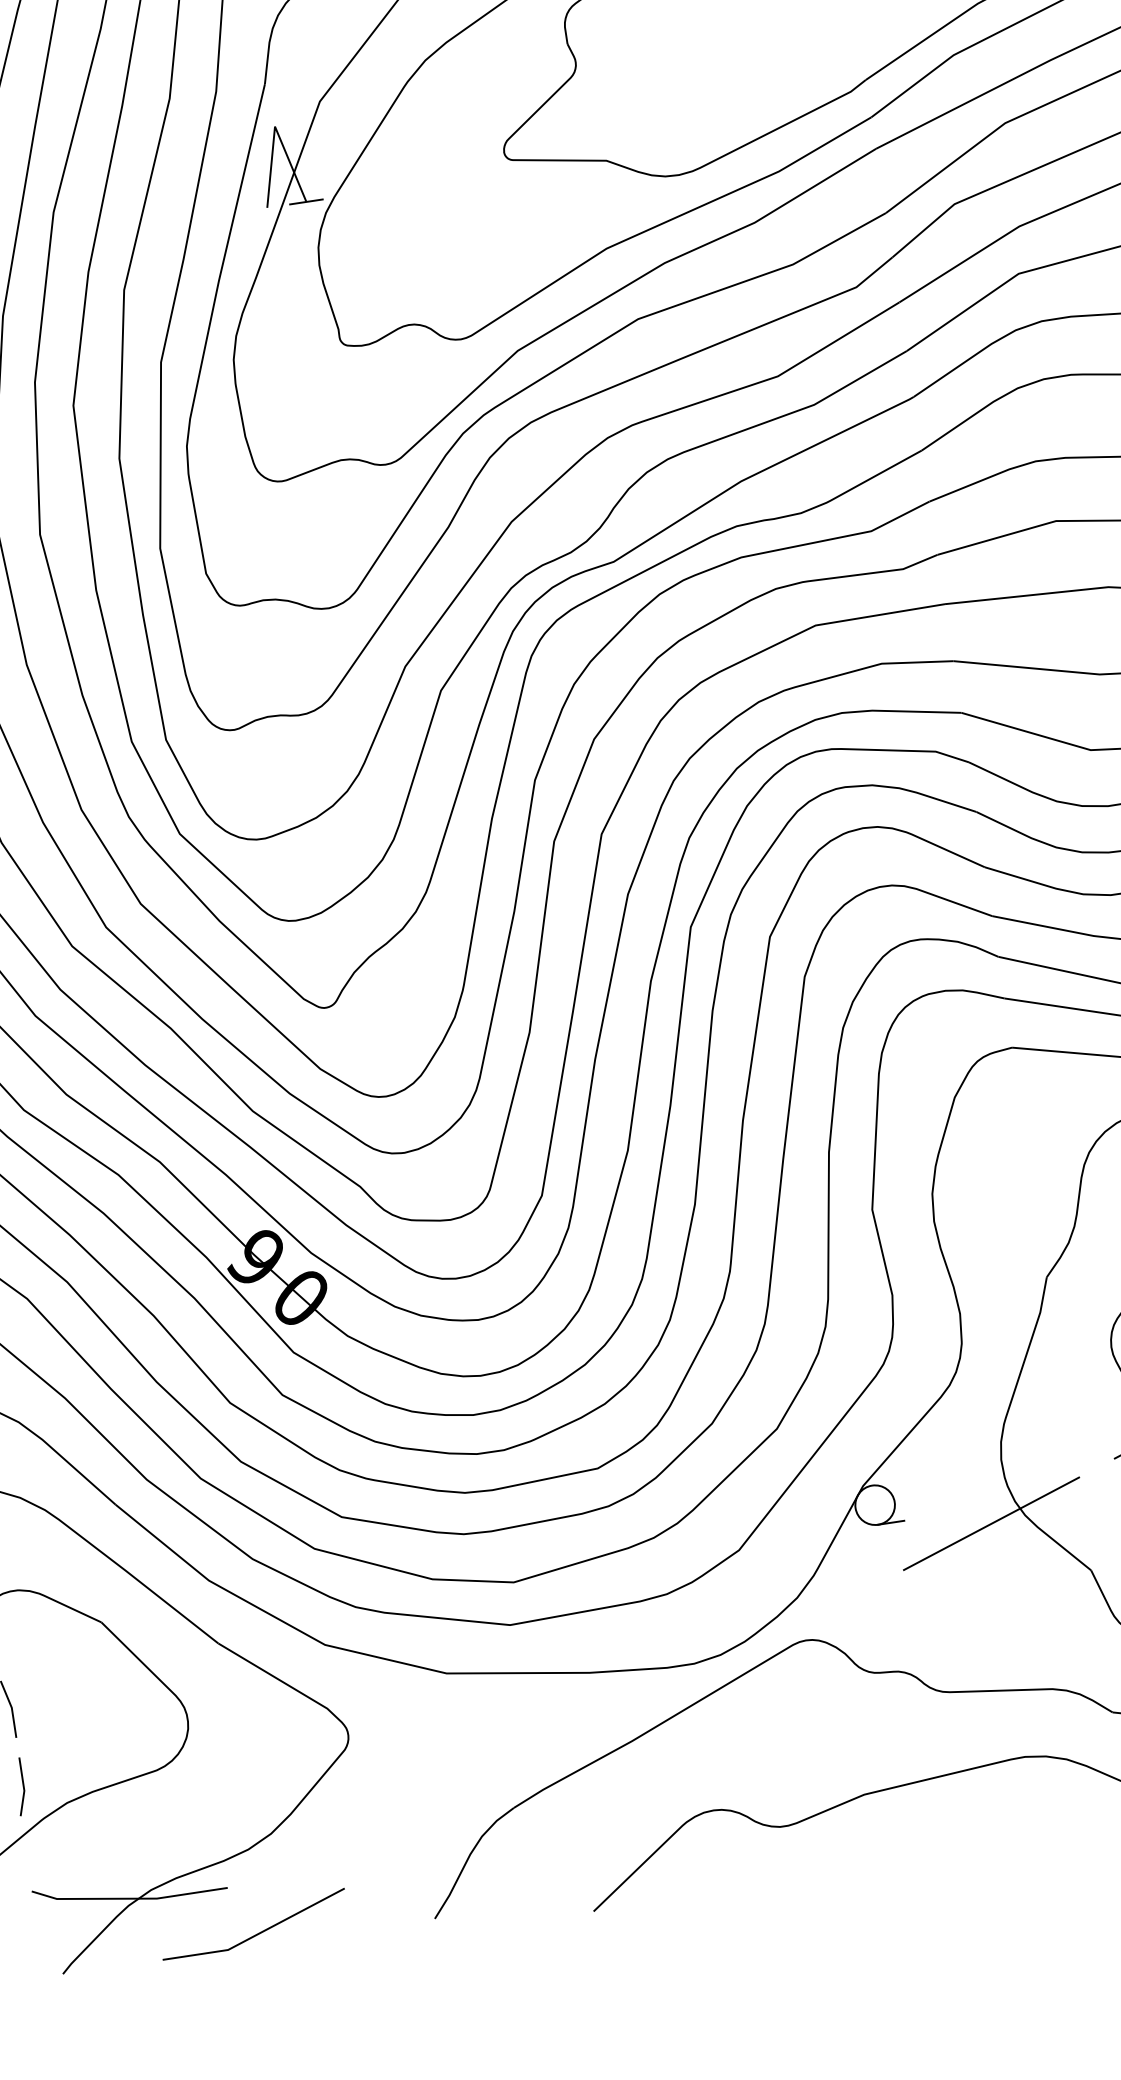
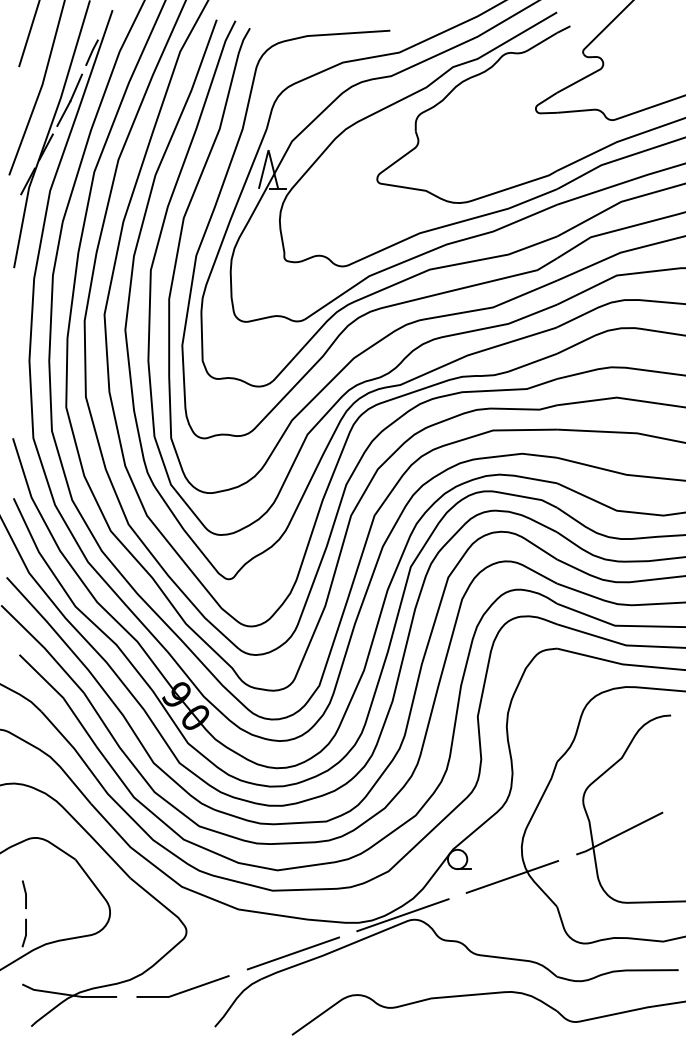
line: (780, 1635) -> (402, 915), added
line: (571, 1745) -> (293, 953), added
line: (255, 1932) -> (183, 990), moved

